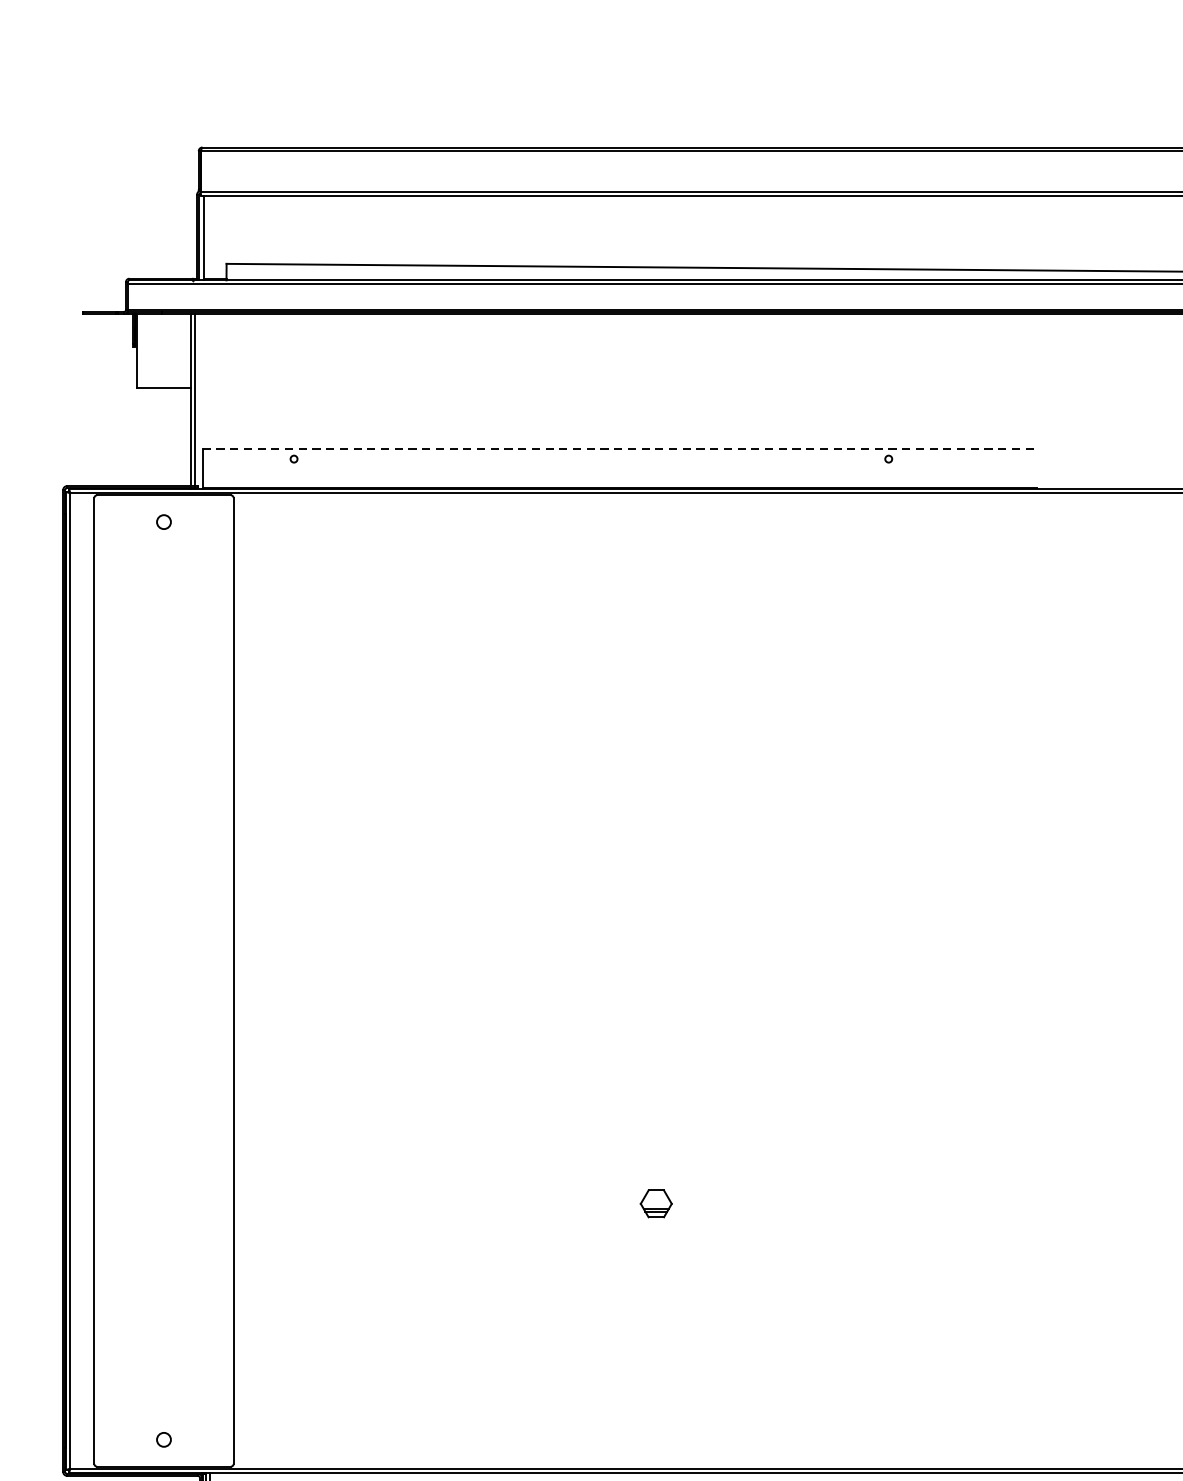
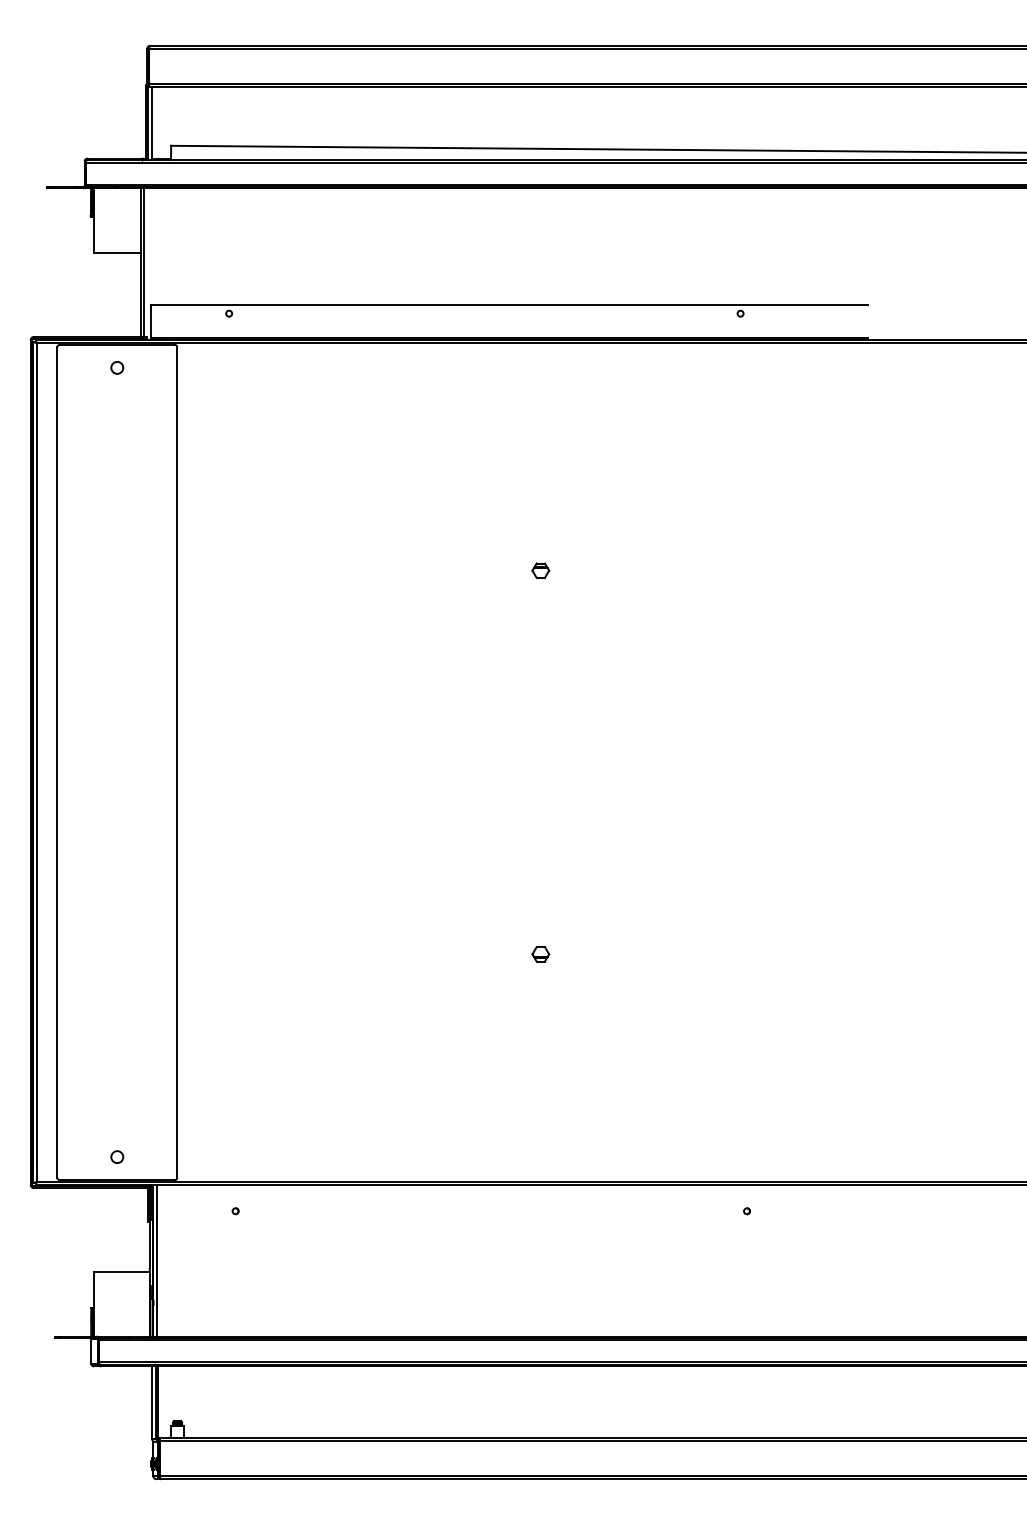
line: (620, 448) -> (509, 304), dashed -> solid
part: (656, 757) -> (540, 570), added
part: (656, 1204) -> (540, 954), size x0.62

